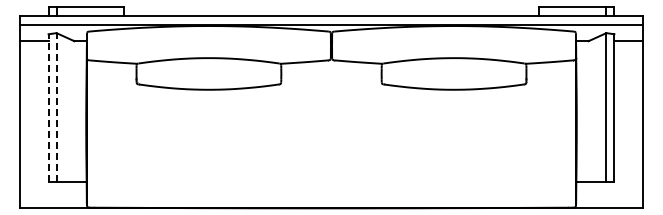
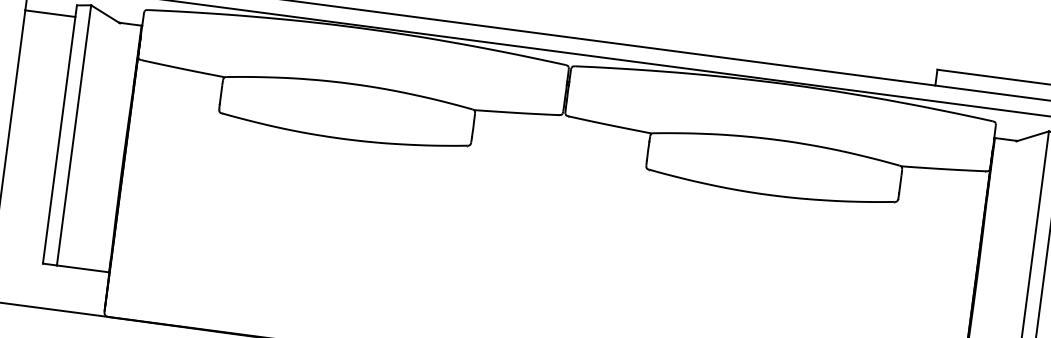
line: (48, 107) -> (59, 133), dashed -> solid
line: (56, 107) -> (73, 134), dashed -> solid

